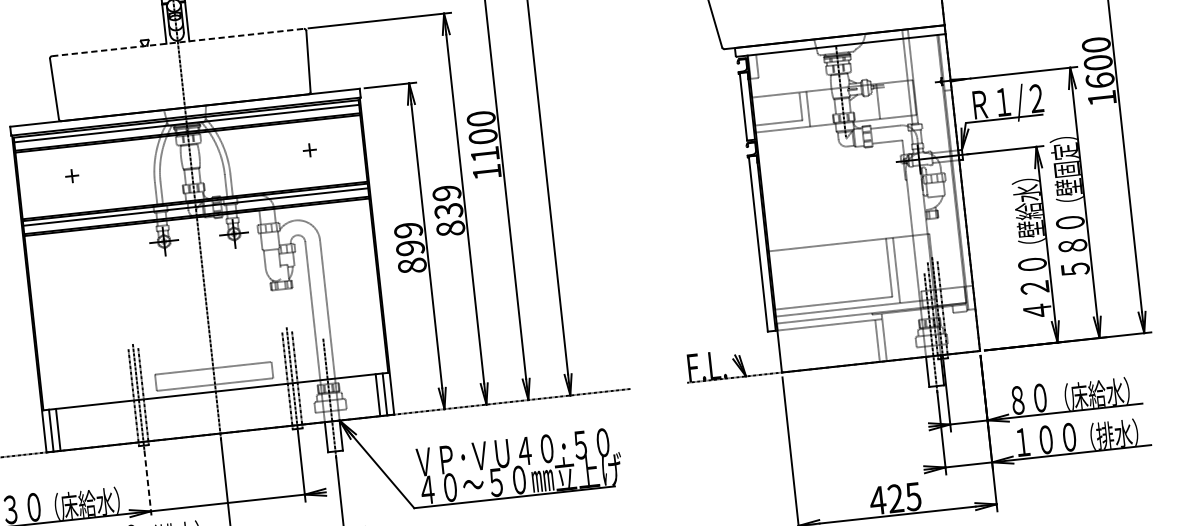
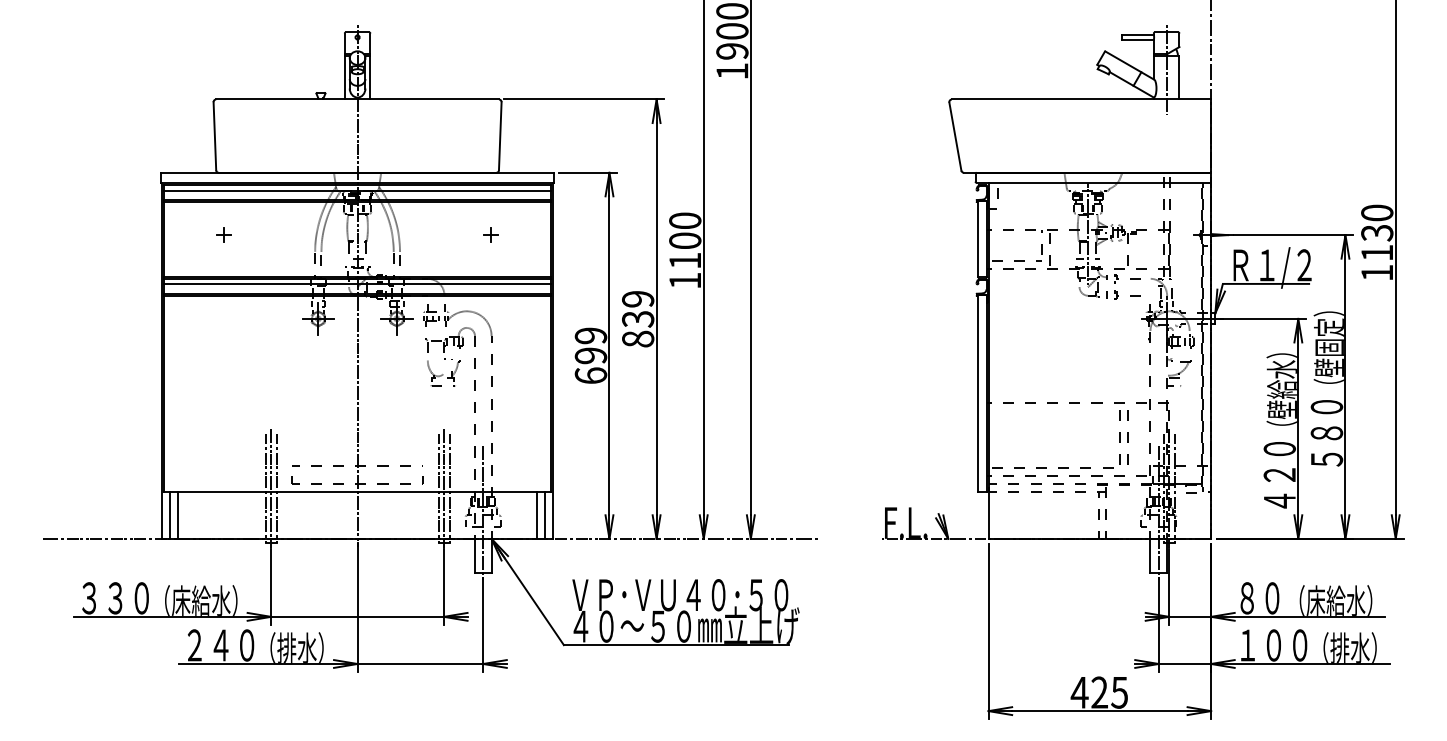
line: (178, 42) -> (358, 99), dashed -> solid
text: (1099, 71) -> (1377, 242), 1600 -> 1130
text: (411, 265) -> (590, 375), 899 -> 699
line: (148, 485) -> (271, 587), dashed -> solid

